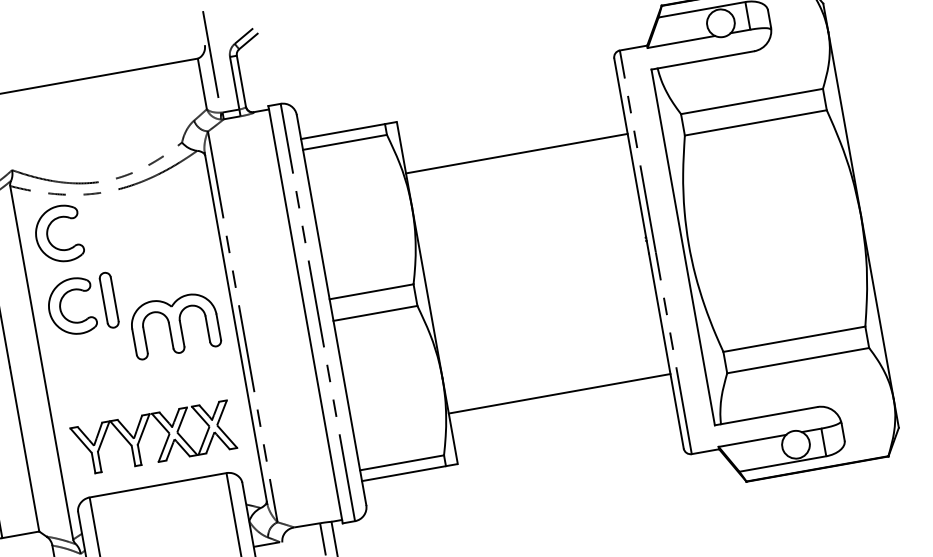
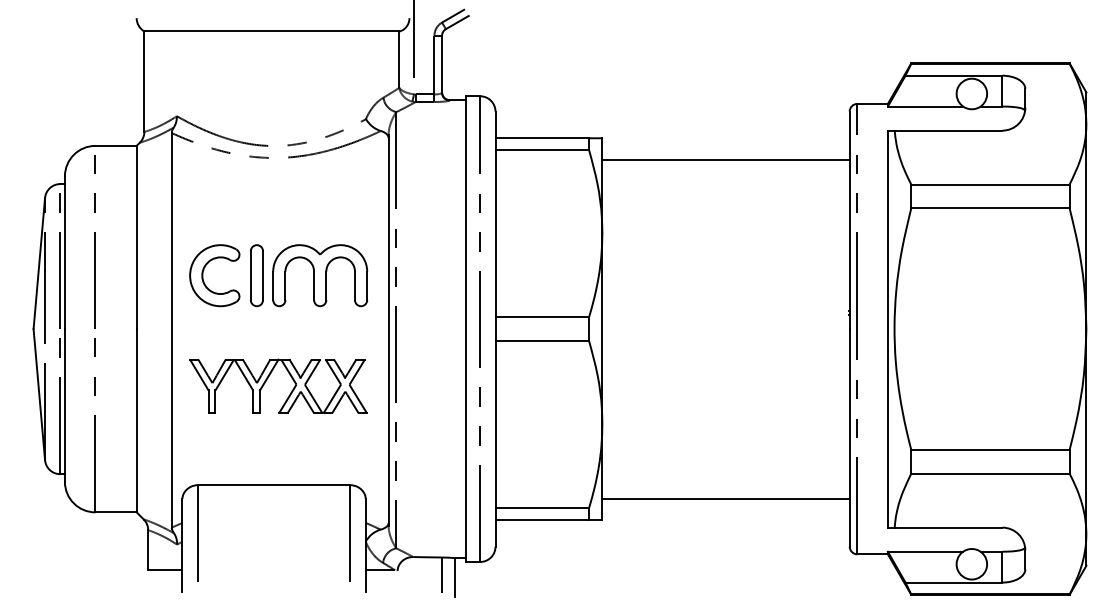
line: (516, 153) -> (725, 159), moved
part: (48, 236) -> (203, 194), removed
part: (175, 325) -> (320, 275), moved
line: (559, 393) -> (725, 498), moved
part: (142, 434) -> (267, 380), moved

